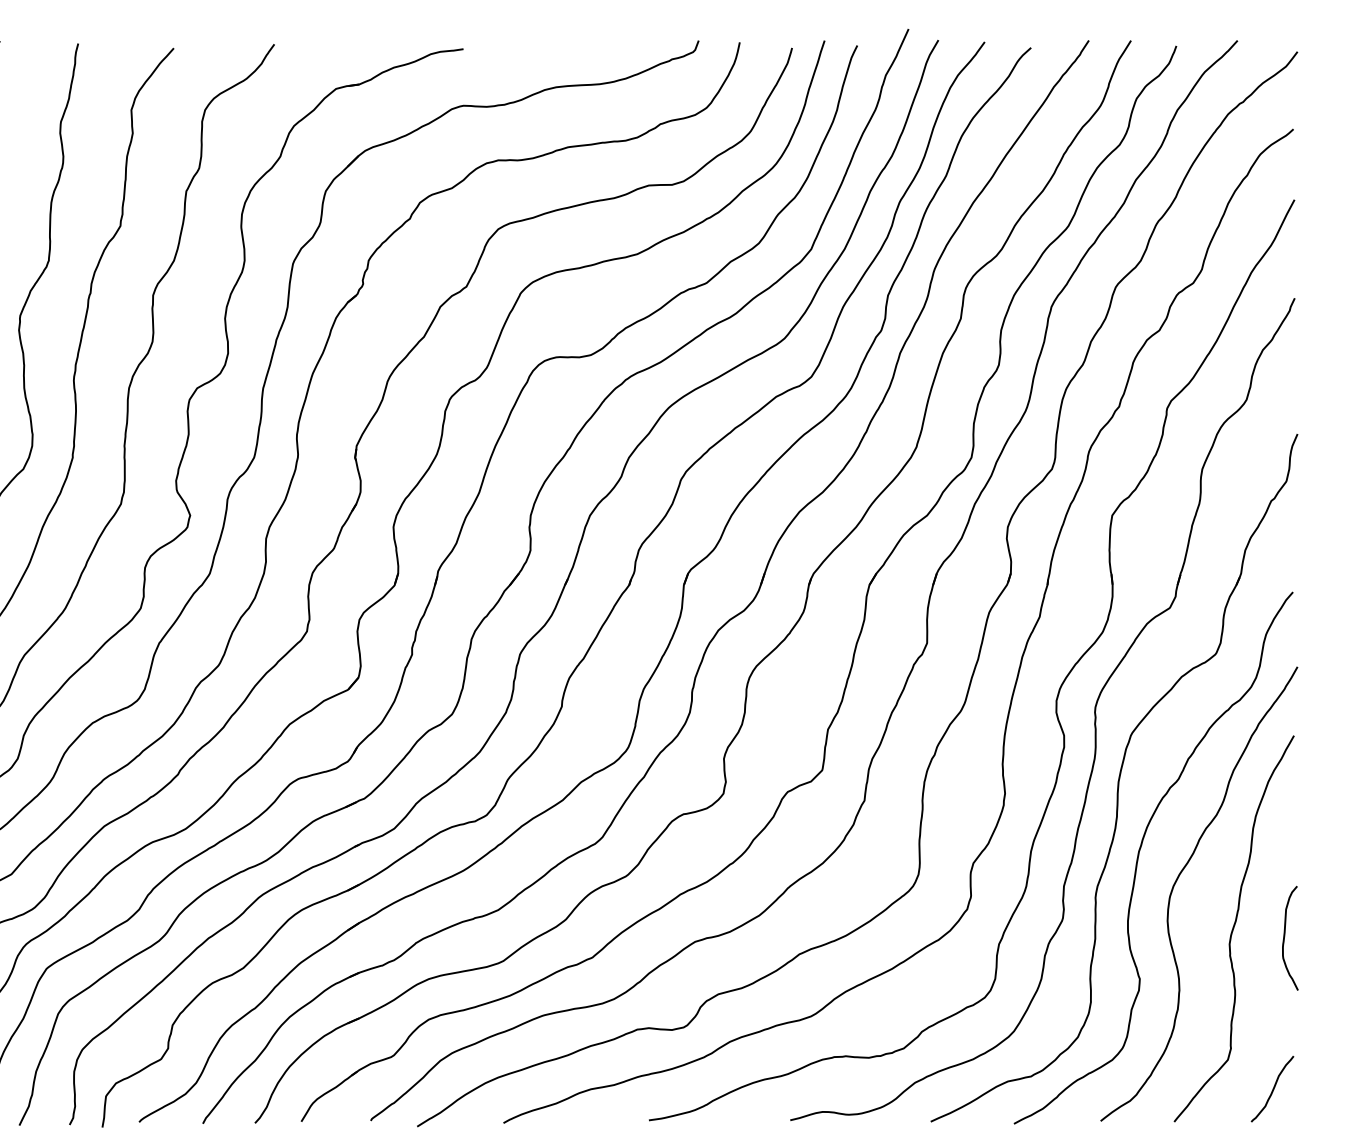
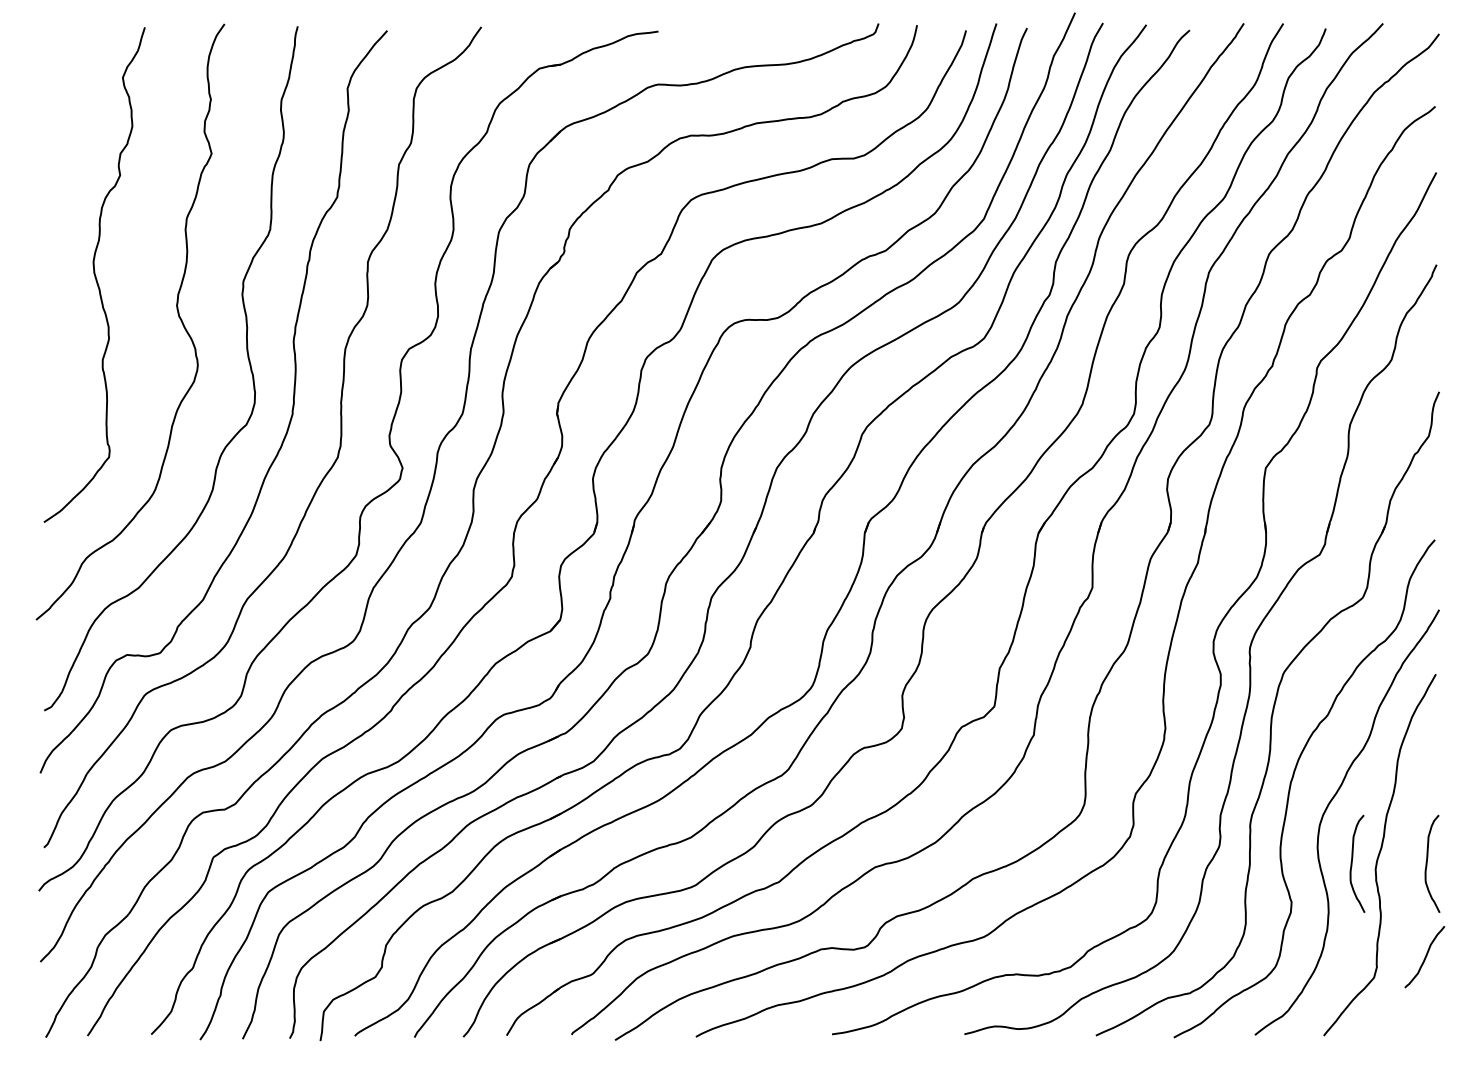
curve: (1204, 937) -> (1352, 863), added
curve: (1272, 1089) -> (1424, 957), moved

